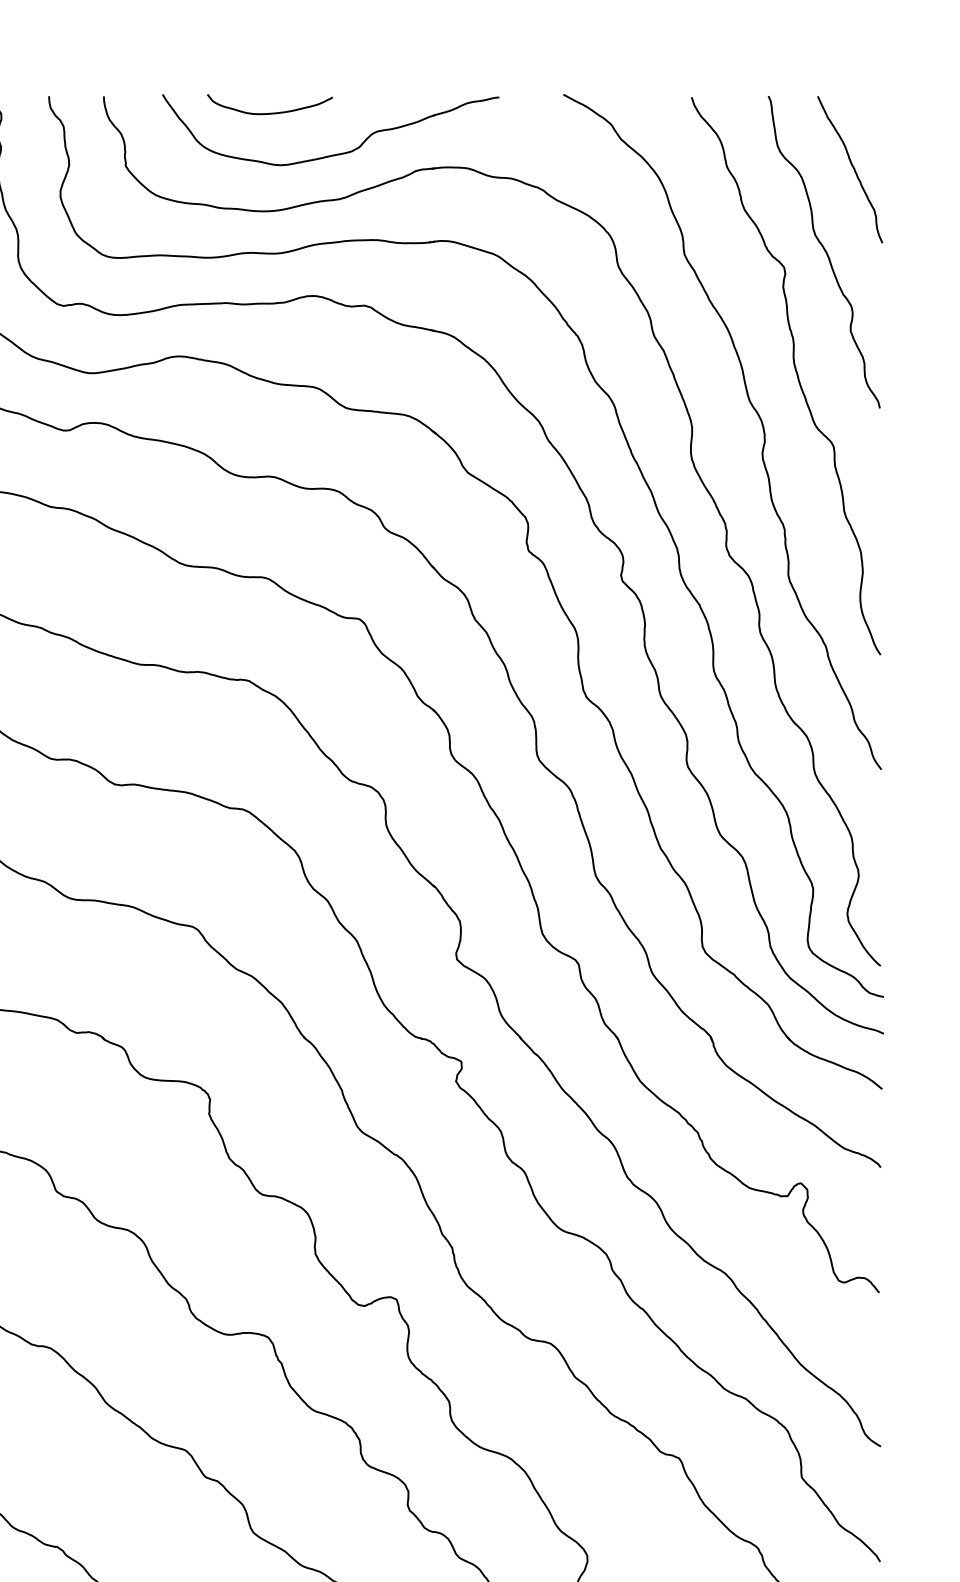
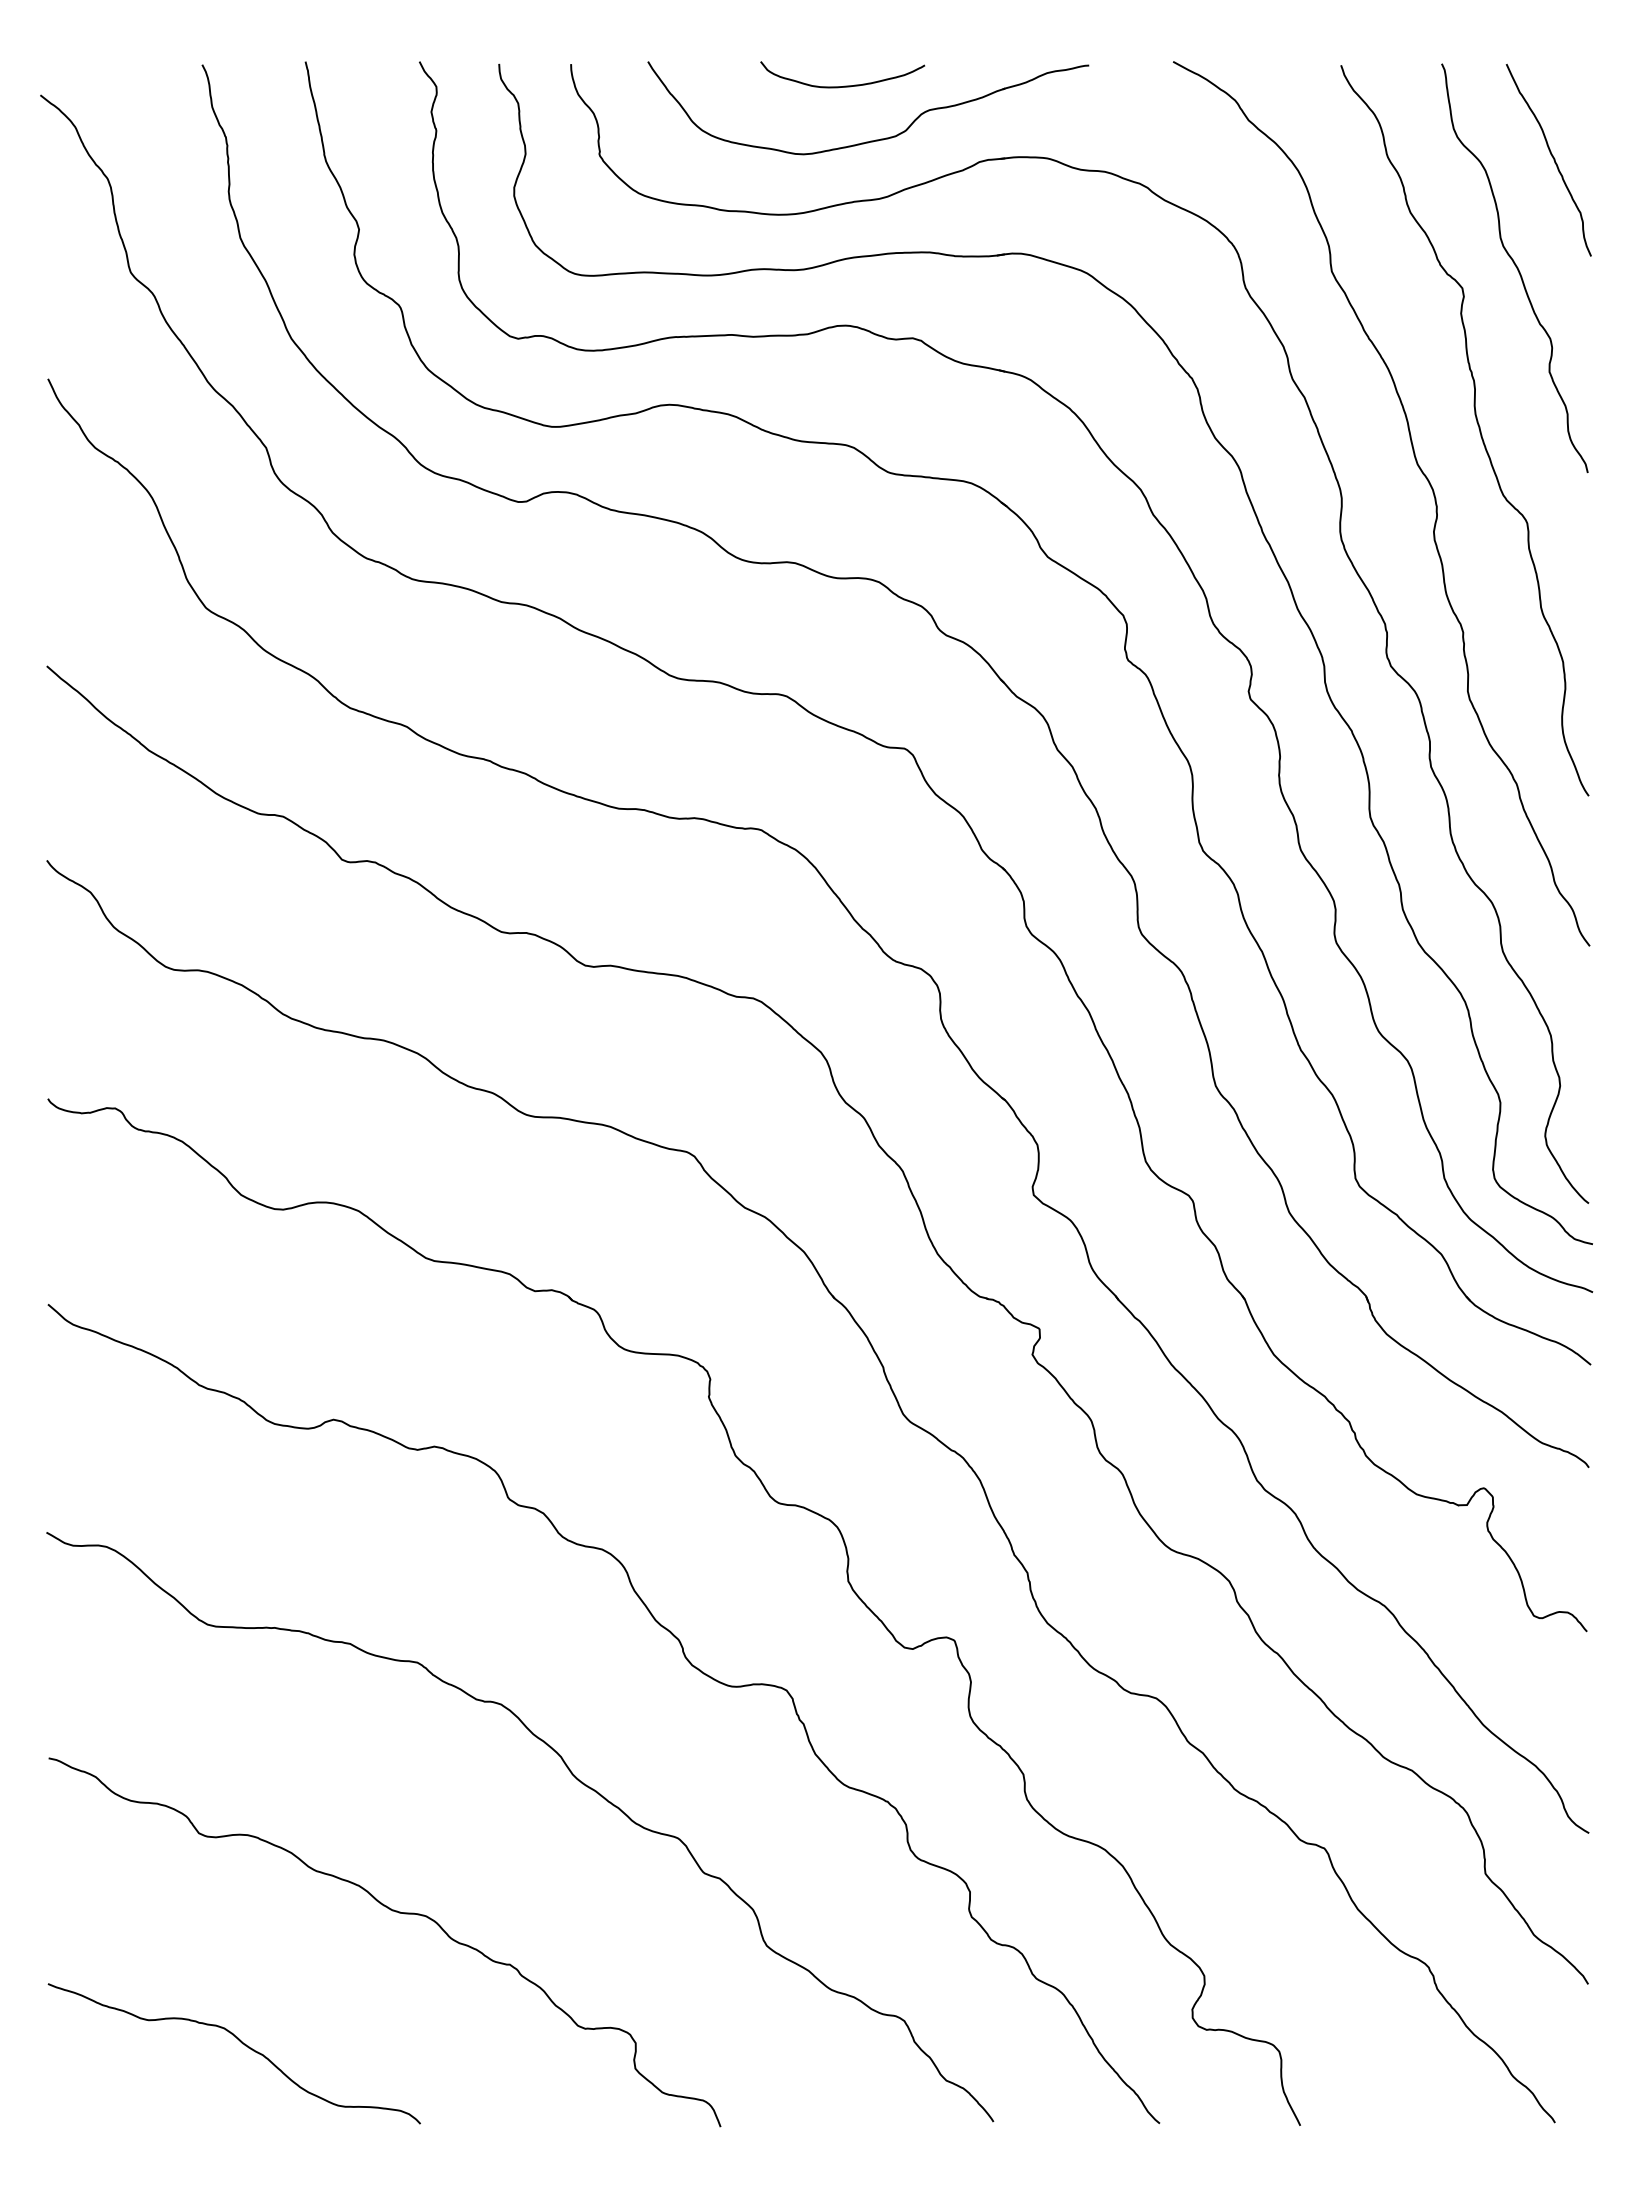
curve: (271, 112) -> (844, 85), moved

